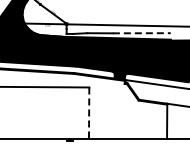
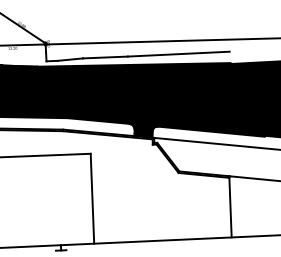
line: (141, 33) -> (178, 54), dashed -> solid
line: (89, 112) -> (93, 197), dashed -> solid

